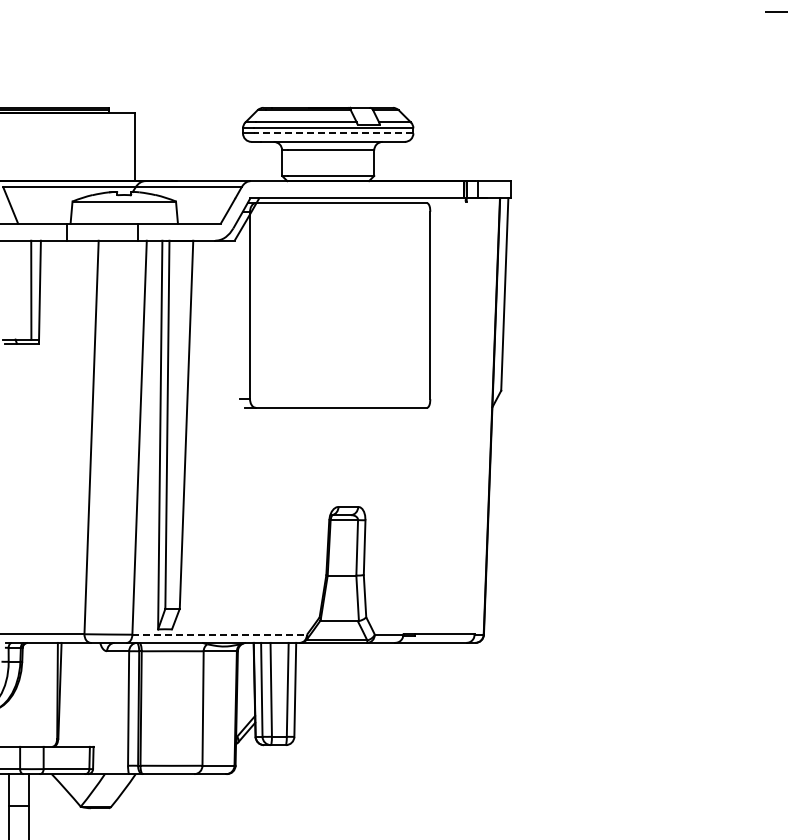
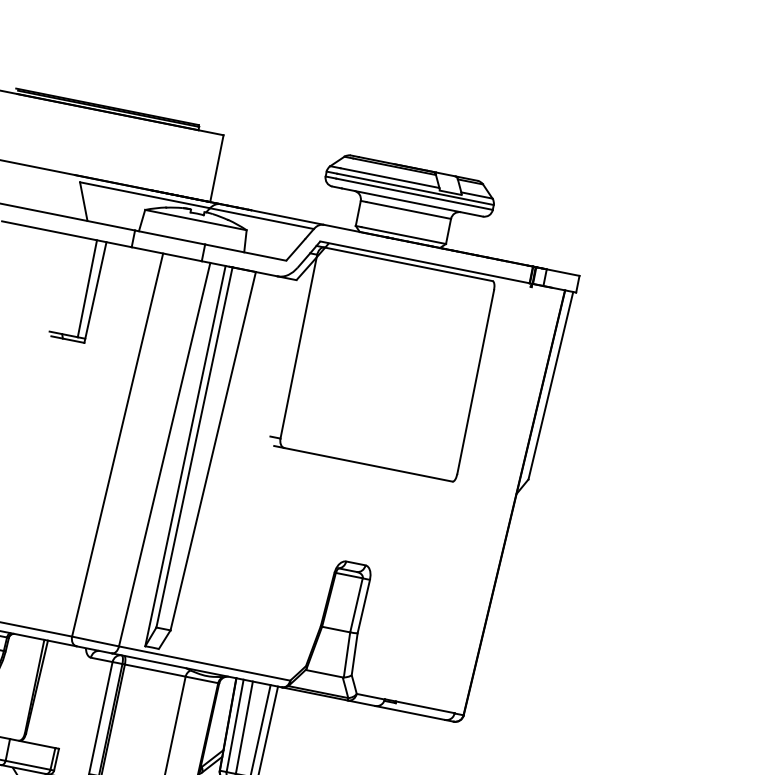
line: (333, 133) -> (414, 194), dashed -> solid
line: (220, 634) -> (205, 663), dashed -> solid

